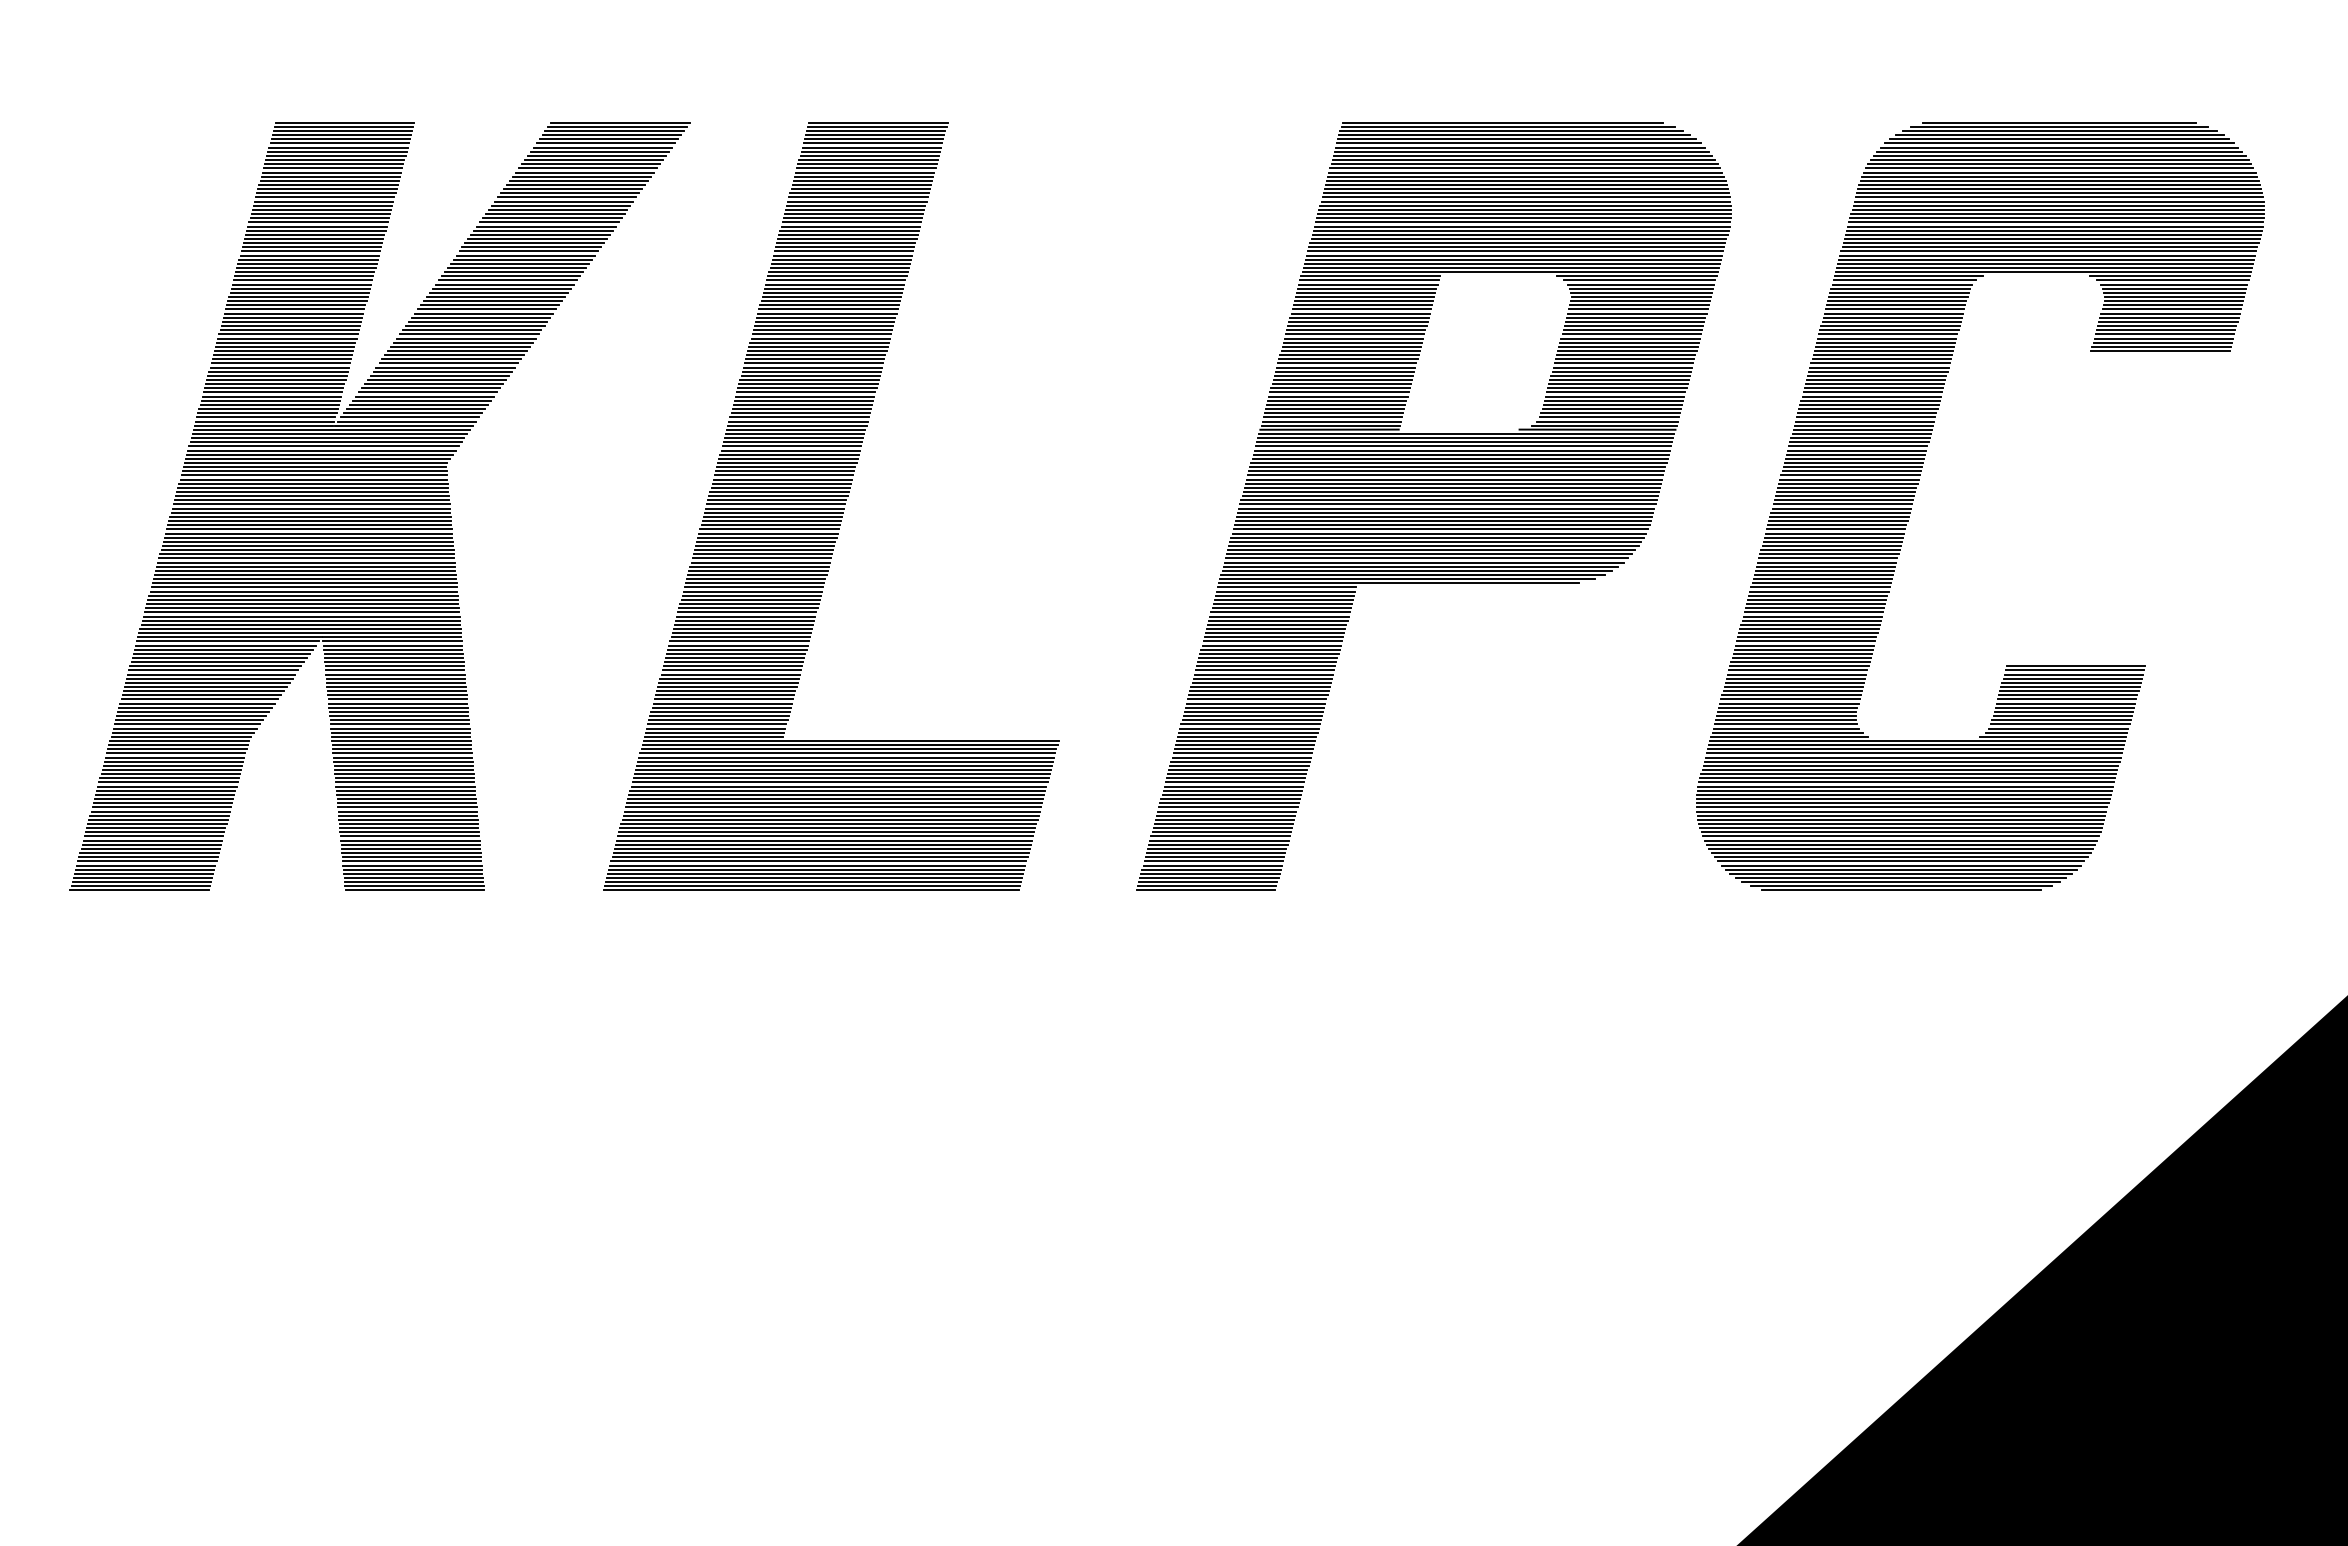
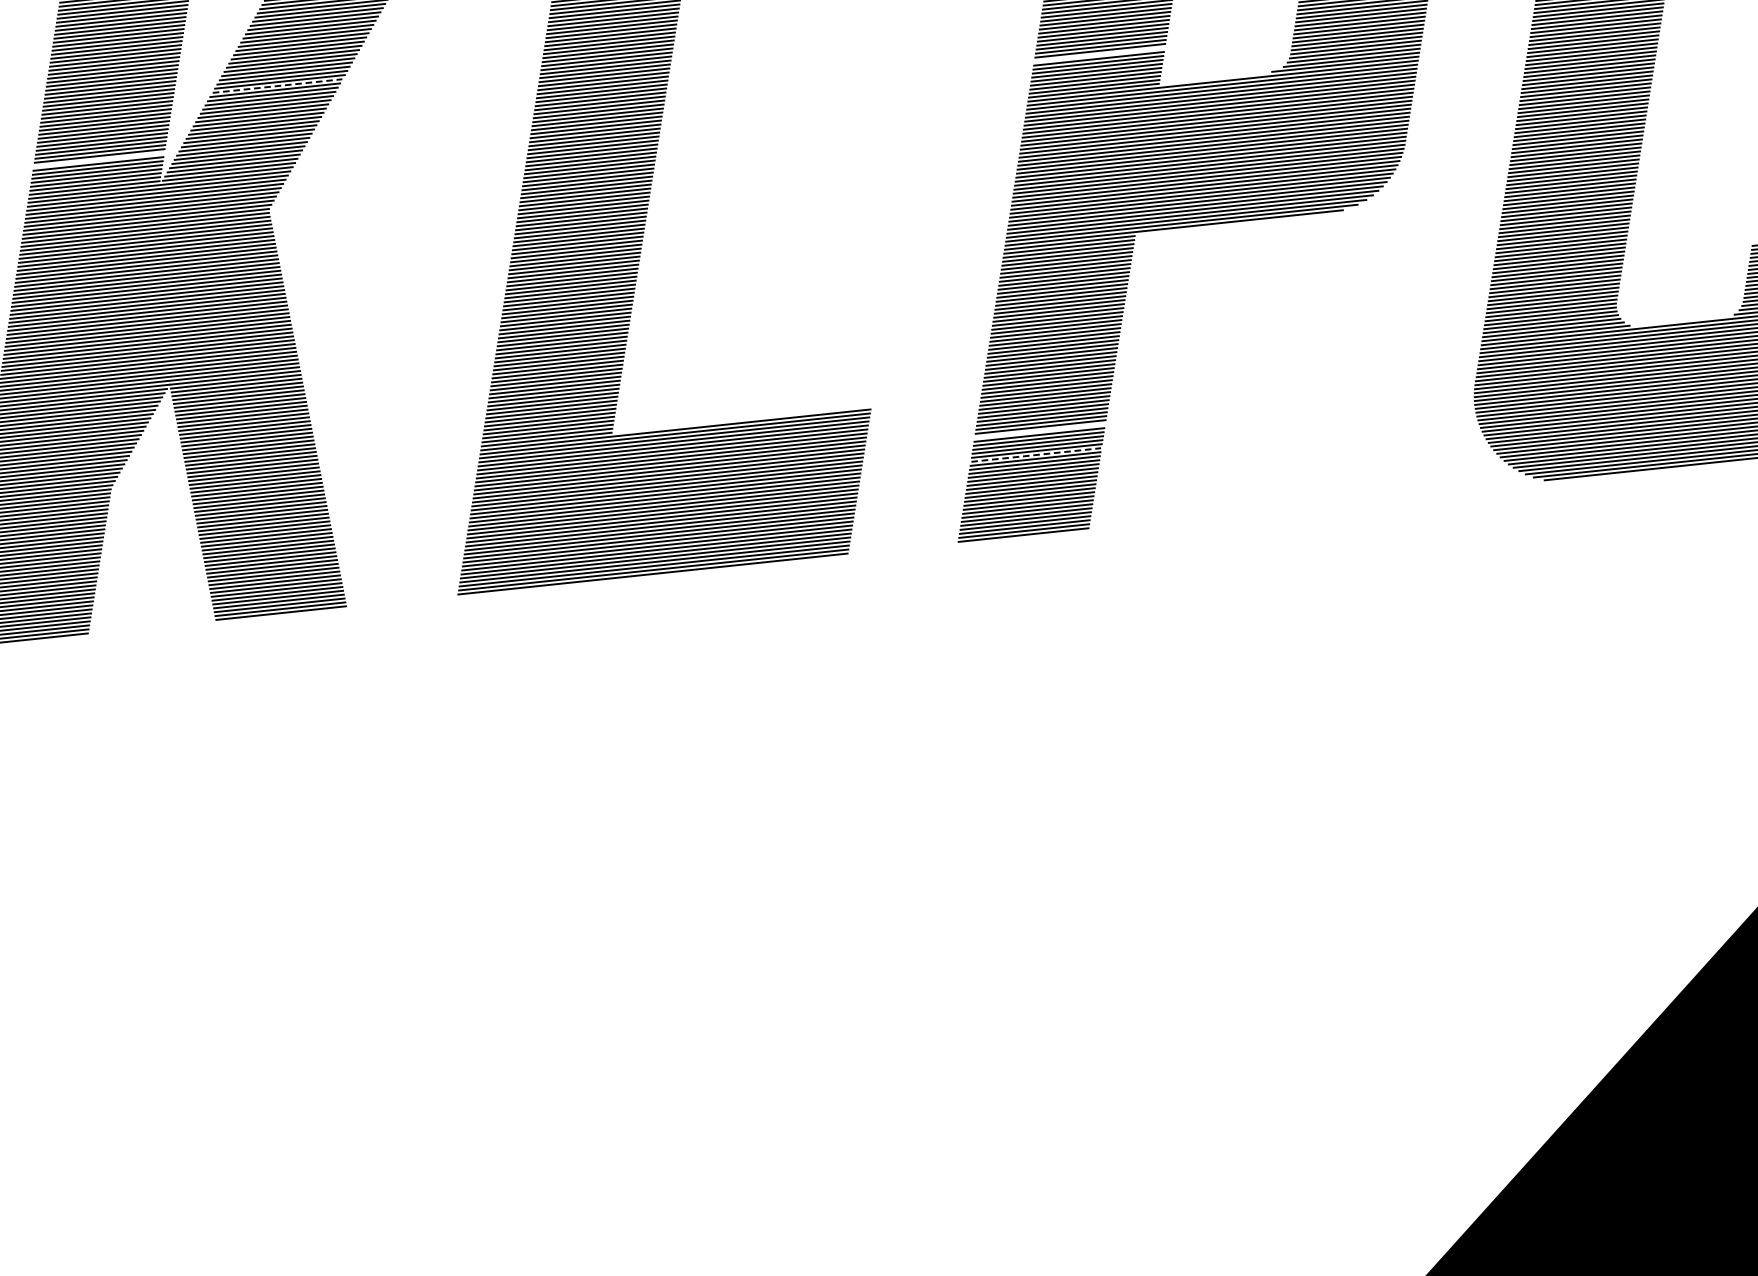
line: (469, 334) -> (277, 86), solid -> dashed
line: (272, 392) -> (98, 160), removed
line: (1339, 392) -> (1099, 54), removed
line: (1234, 782) -> (1039, 431), removed
line: (1228, 807) -> (1036, 455), solid -> dashed

